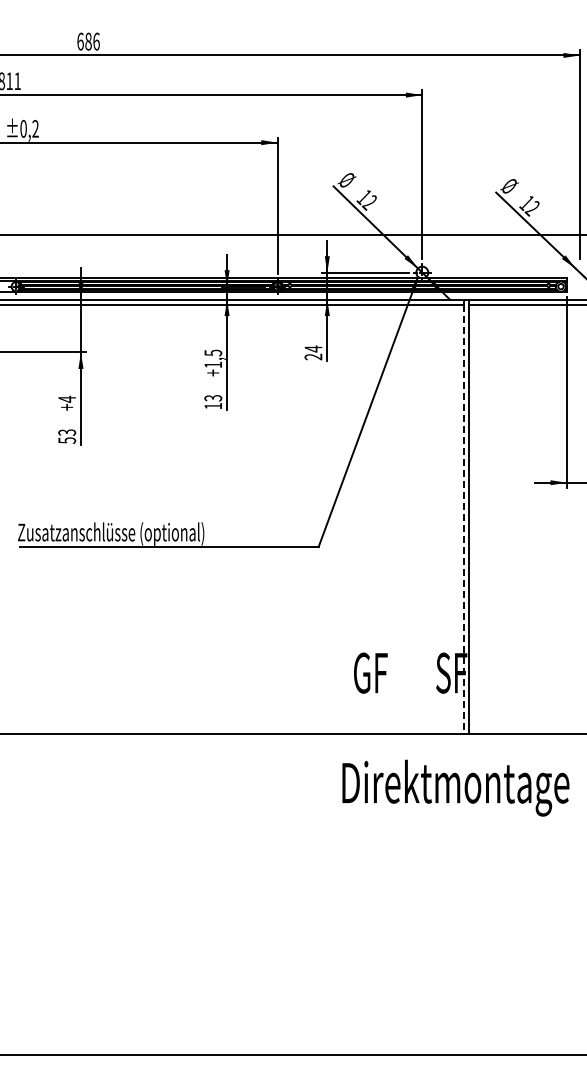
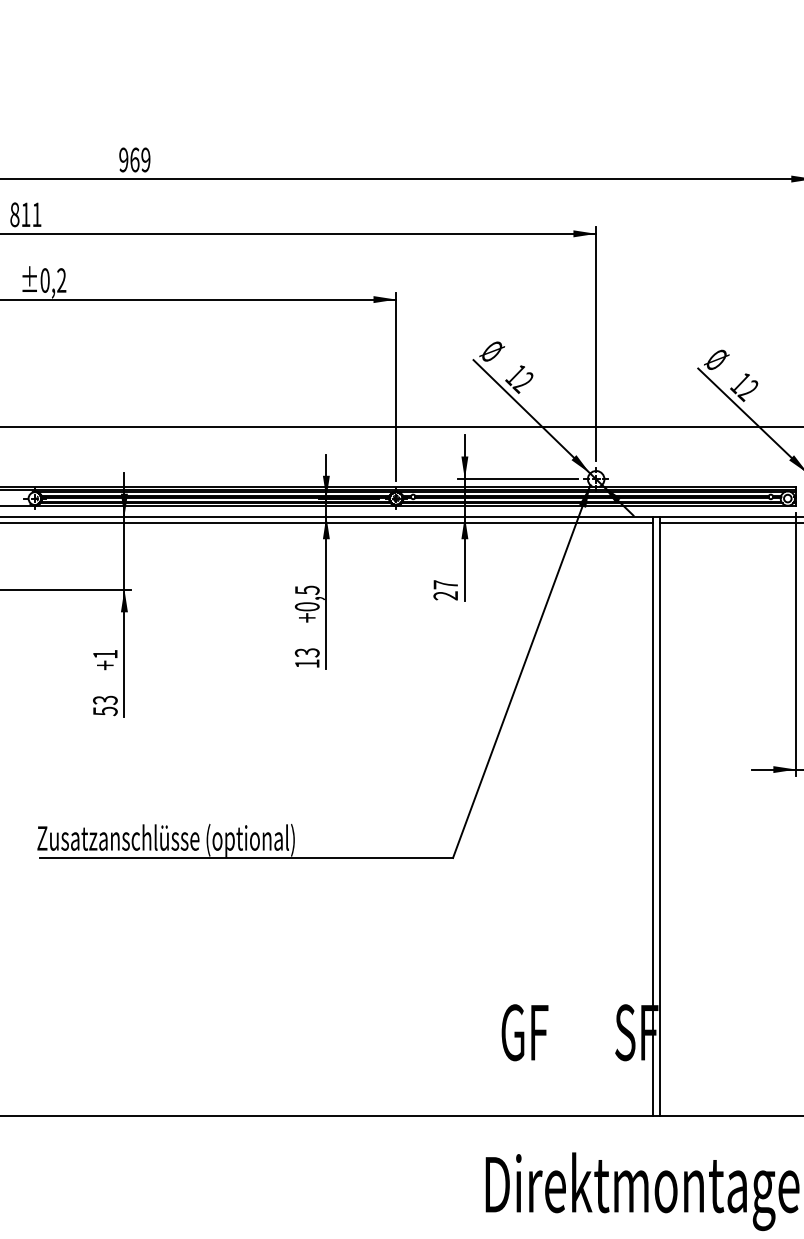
text: (88, 41) -> (134, 159), 686 -> 969
text: (313, 348) -> (445, 584), 24 -> 27
text: (213, 364) -> (307, 606), +1,5 -> +0,5
text: (66, 398) -> (104, 653), +4 -> +1
line: (463, 519) -> (653, 820), dashed -> solid

